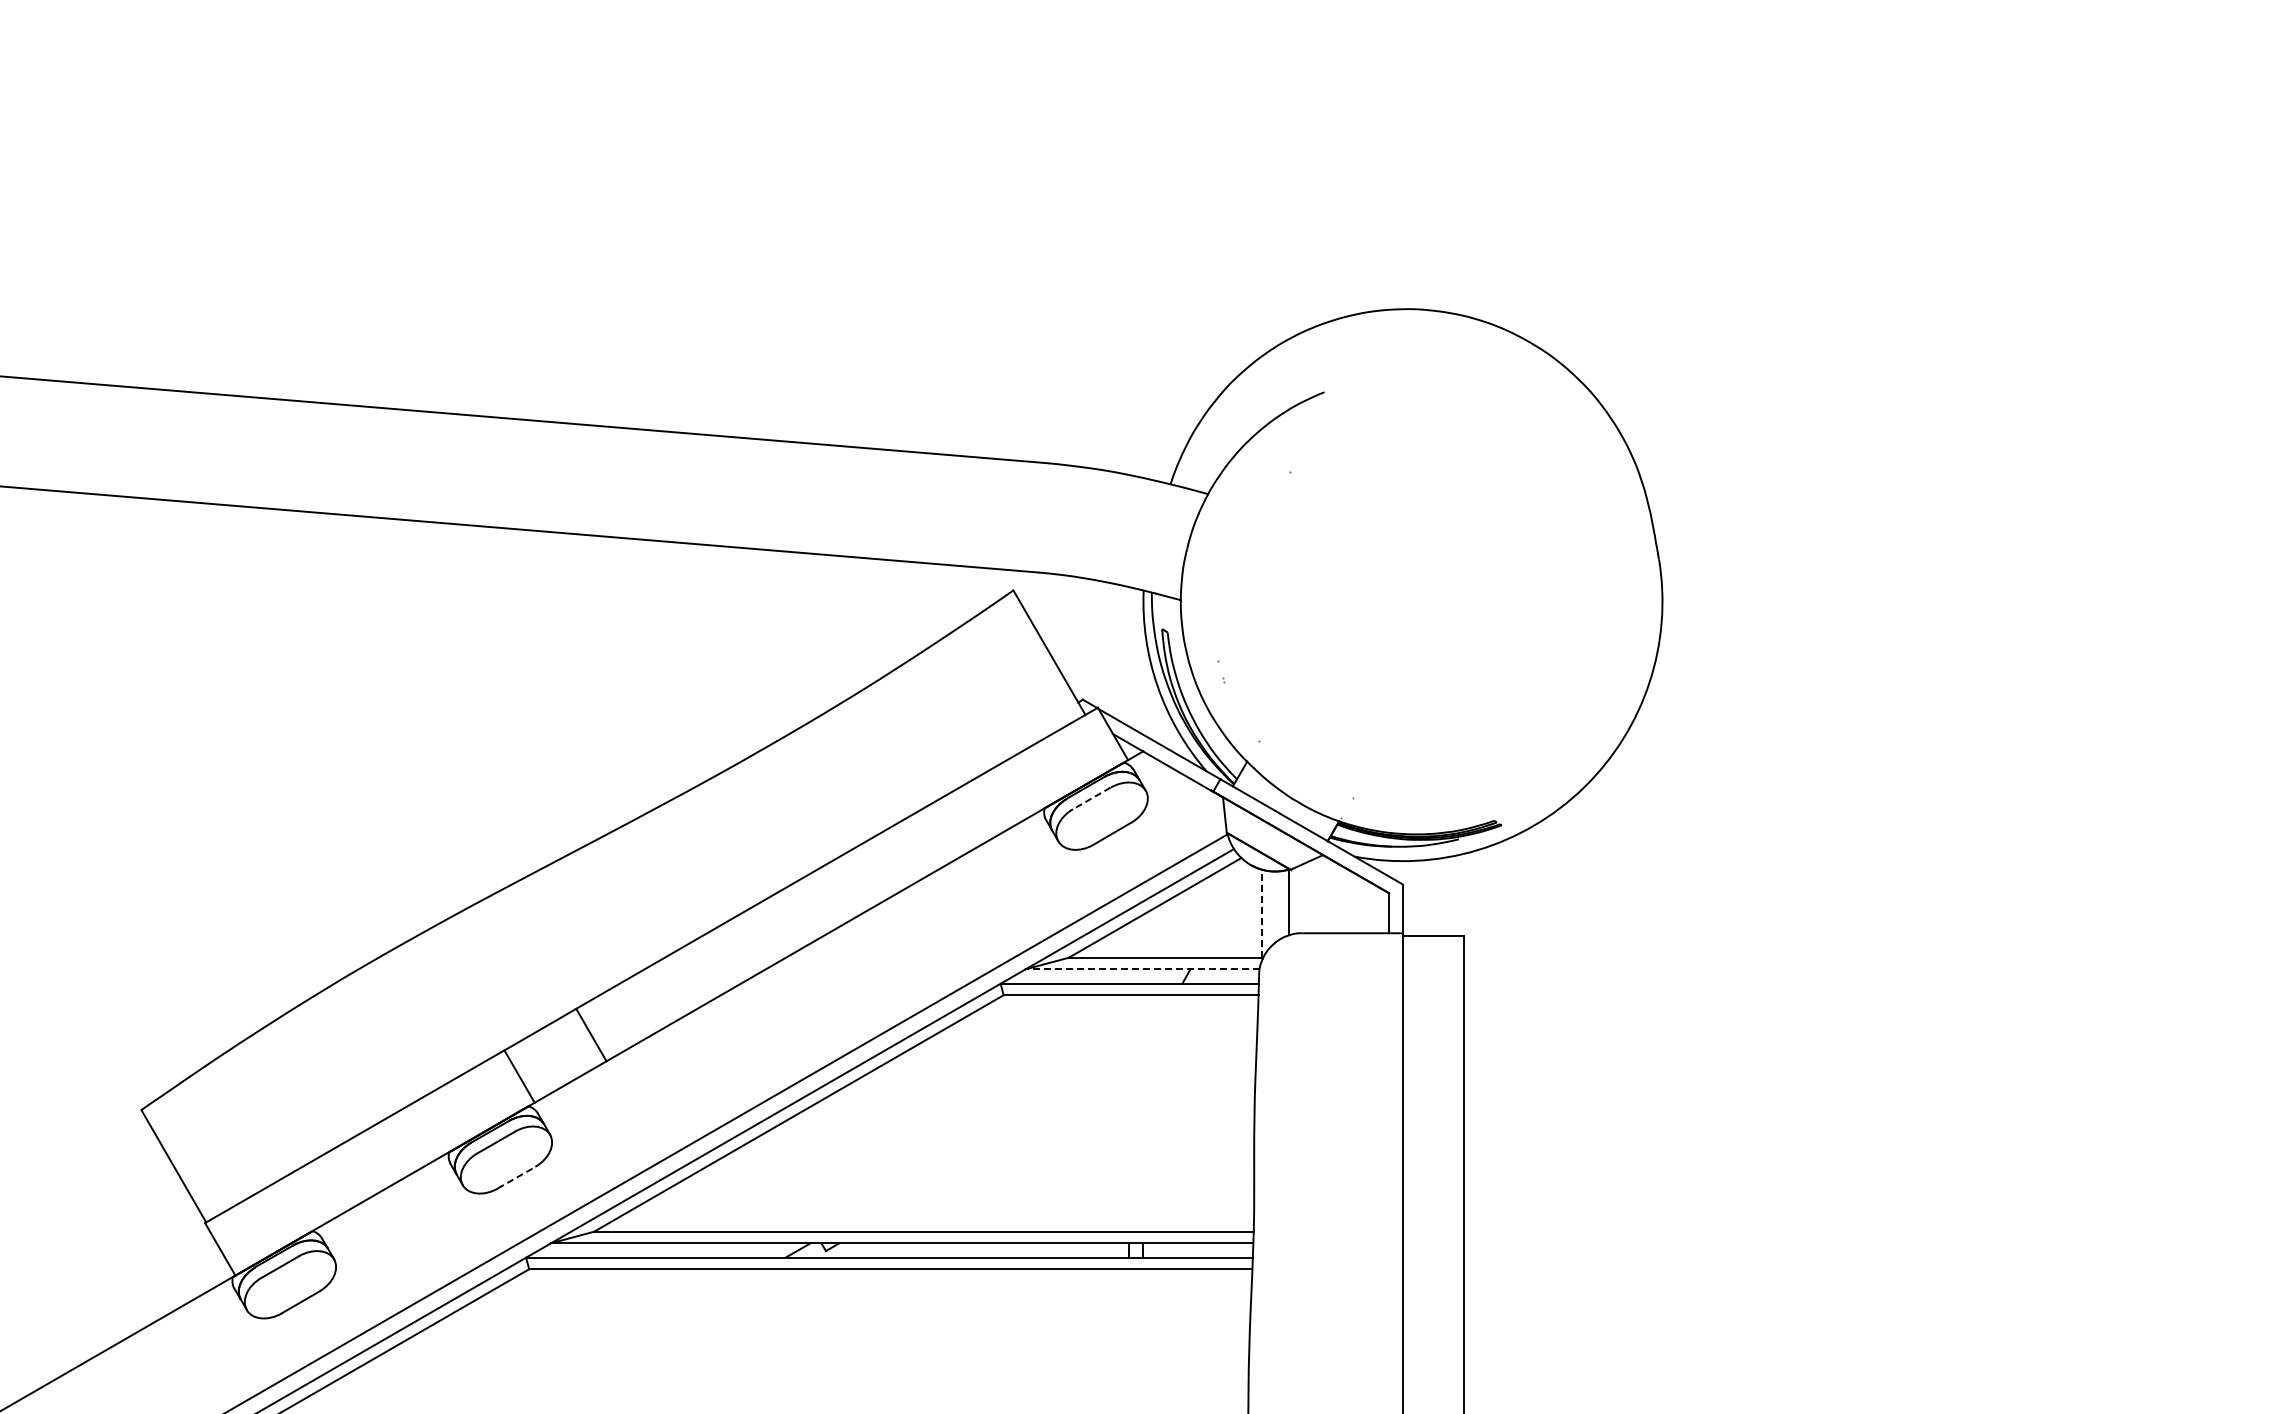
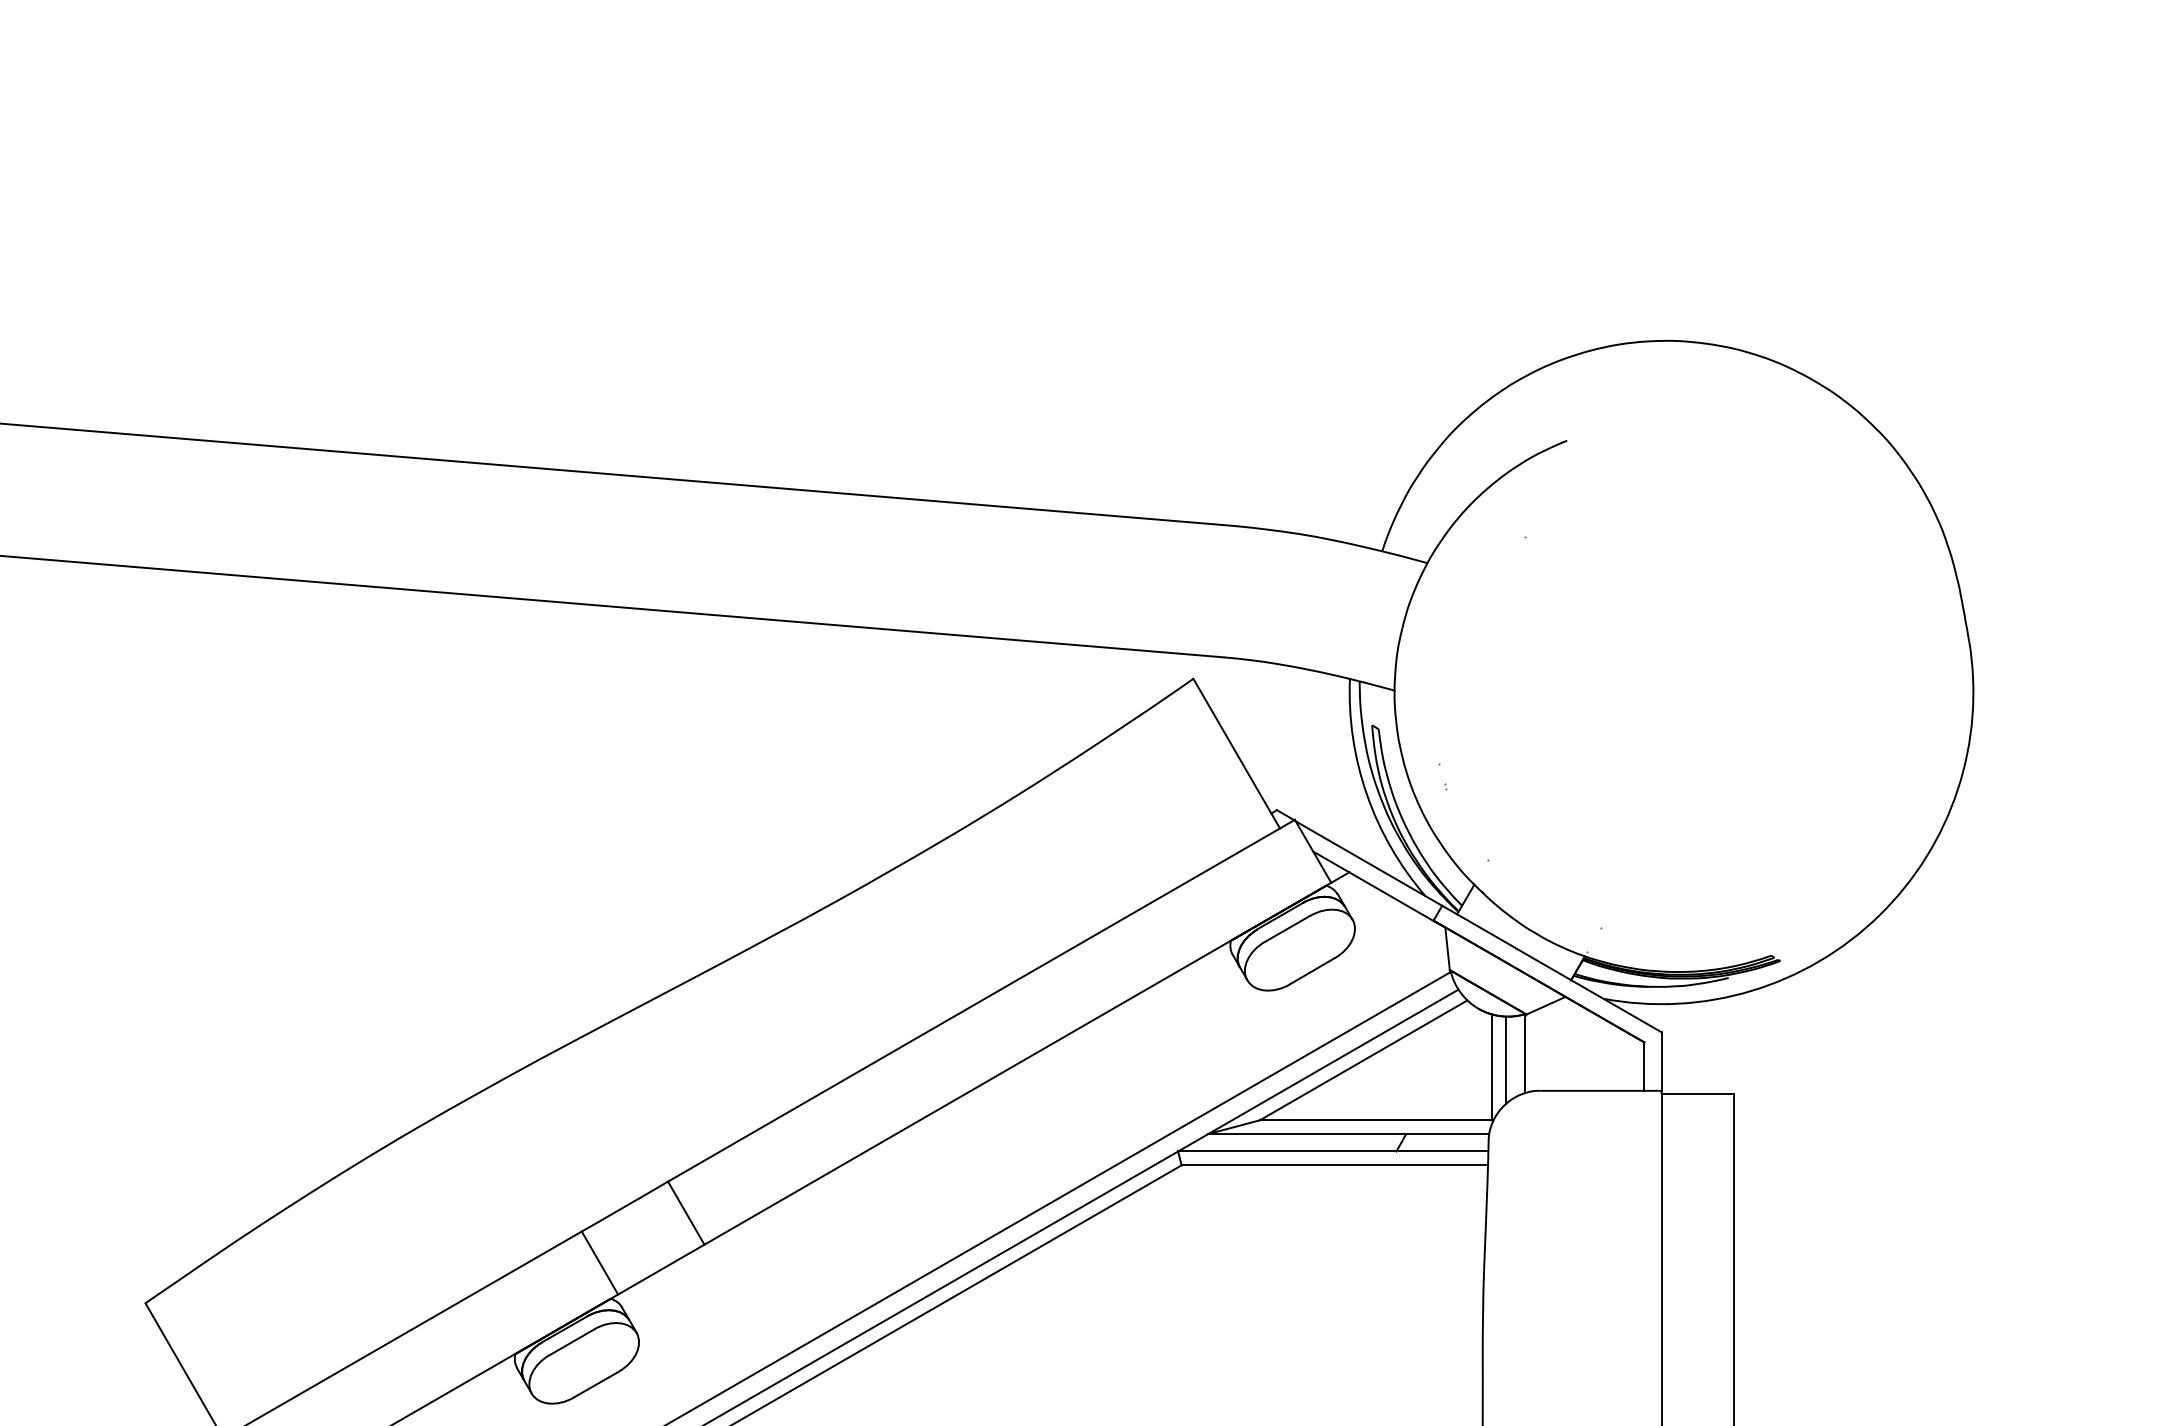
line: (1091, 798) -> (1287, 928), dashed -> solid
line: (1273, 907) -> (1505, 1059), added
line: (1261, 913) -> (1491, 1067), dashed -> solid
line: (1142, 969) -> (1348, 1134), dashed -> solid
line: (516, 1177) -> (596, 1384), dashed -> solid

